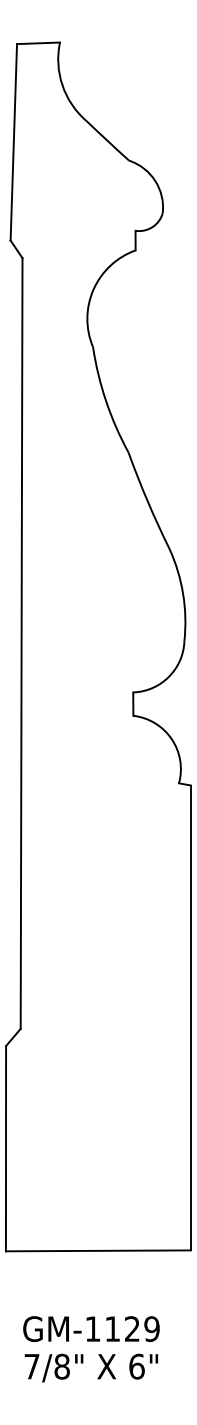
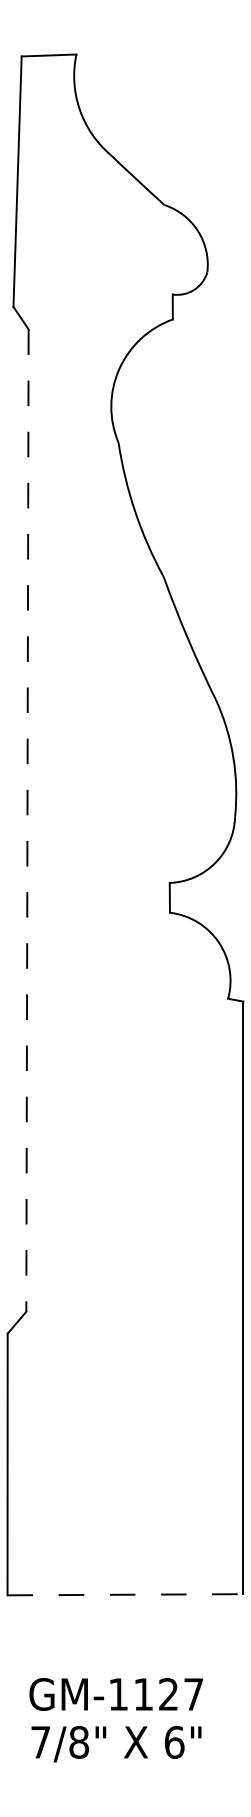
line: (21, 644) -> (27, 821), solid -> dashed
line: (98, 1250) -> (125, 1594), solid -> dashed
text: (151, 1329) -> (193, 1694), GM-1129 -> GM-1127

